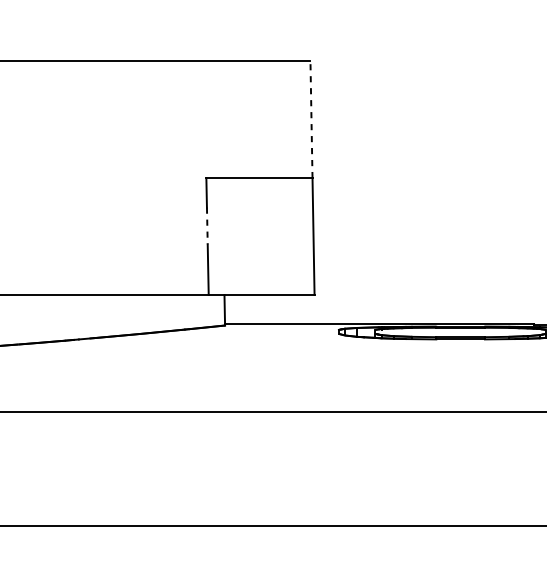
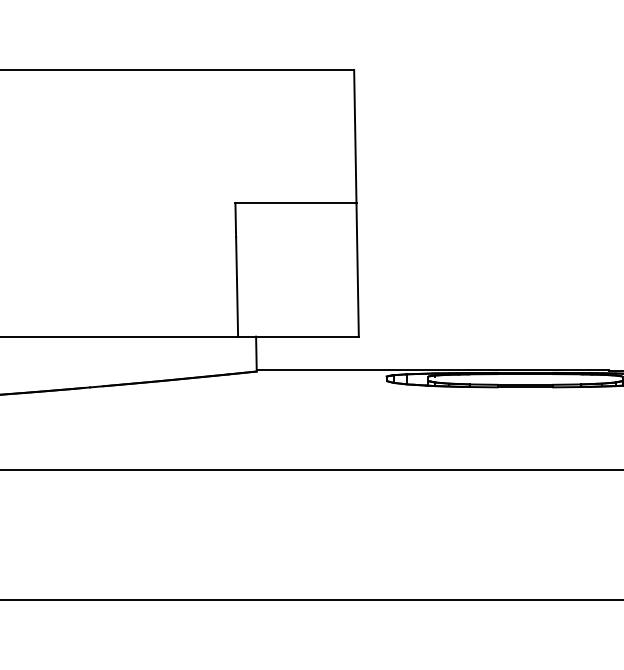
line: (311, 119) -> (355, 136), dashed -> solid
line: (207, 225) -> (236, 257), dashed -> solid

